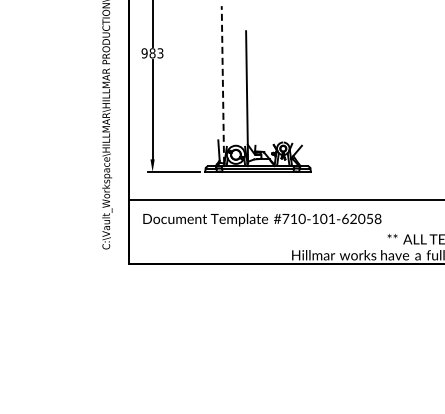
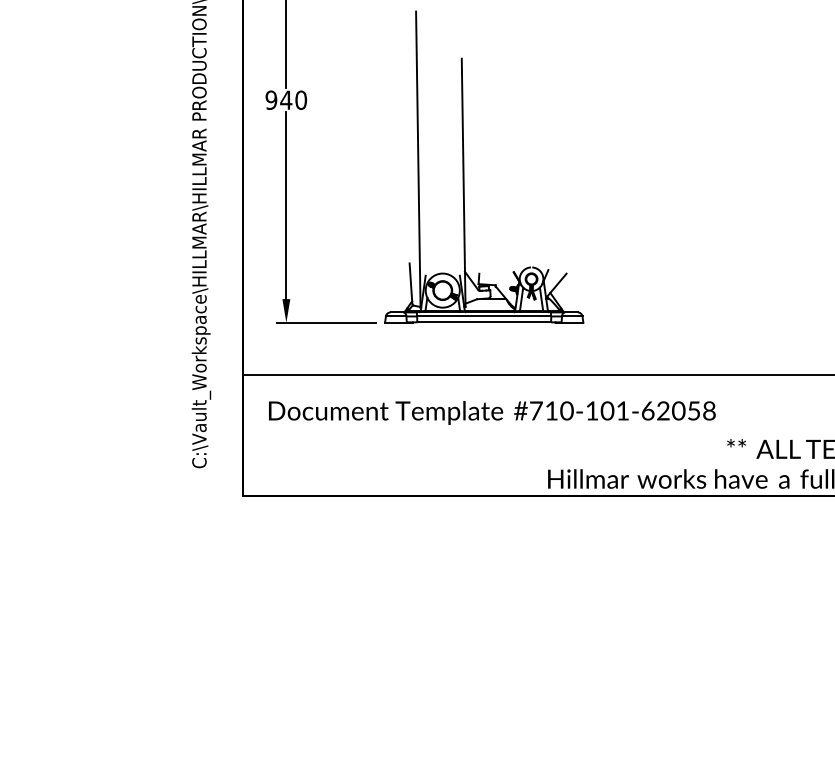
text: (156, 53) -> (293, 100), 983 -> 940
line: (222, 84) -> (417, 158), dashed -> solid

